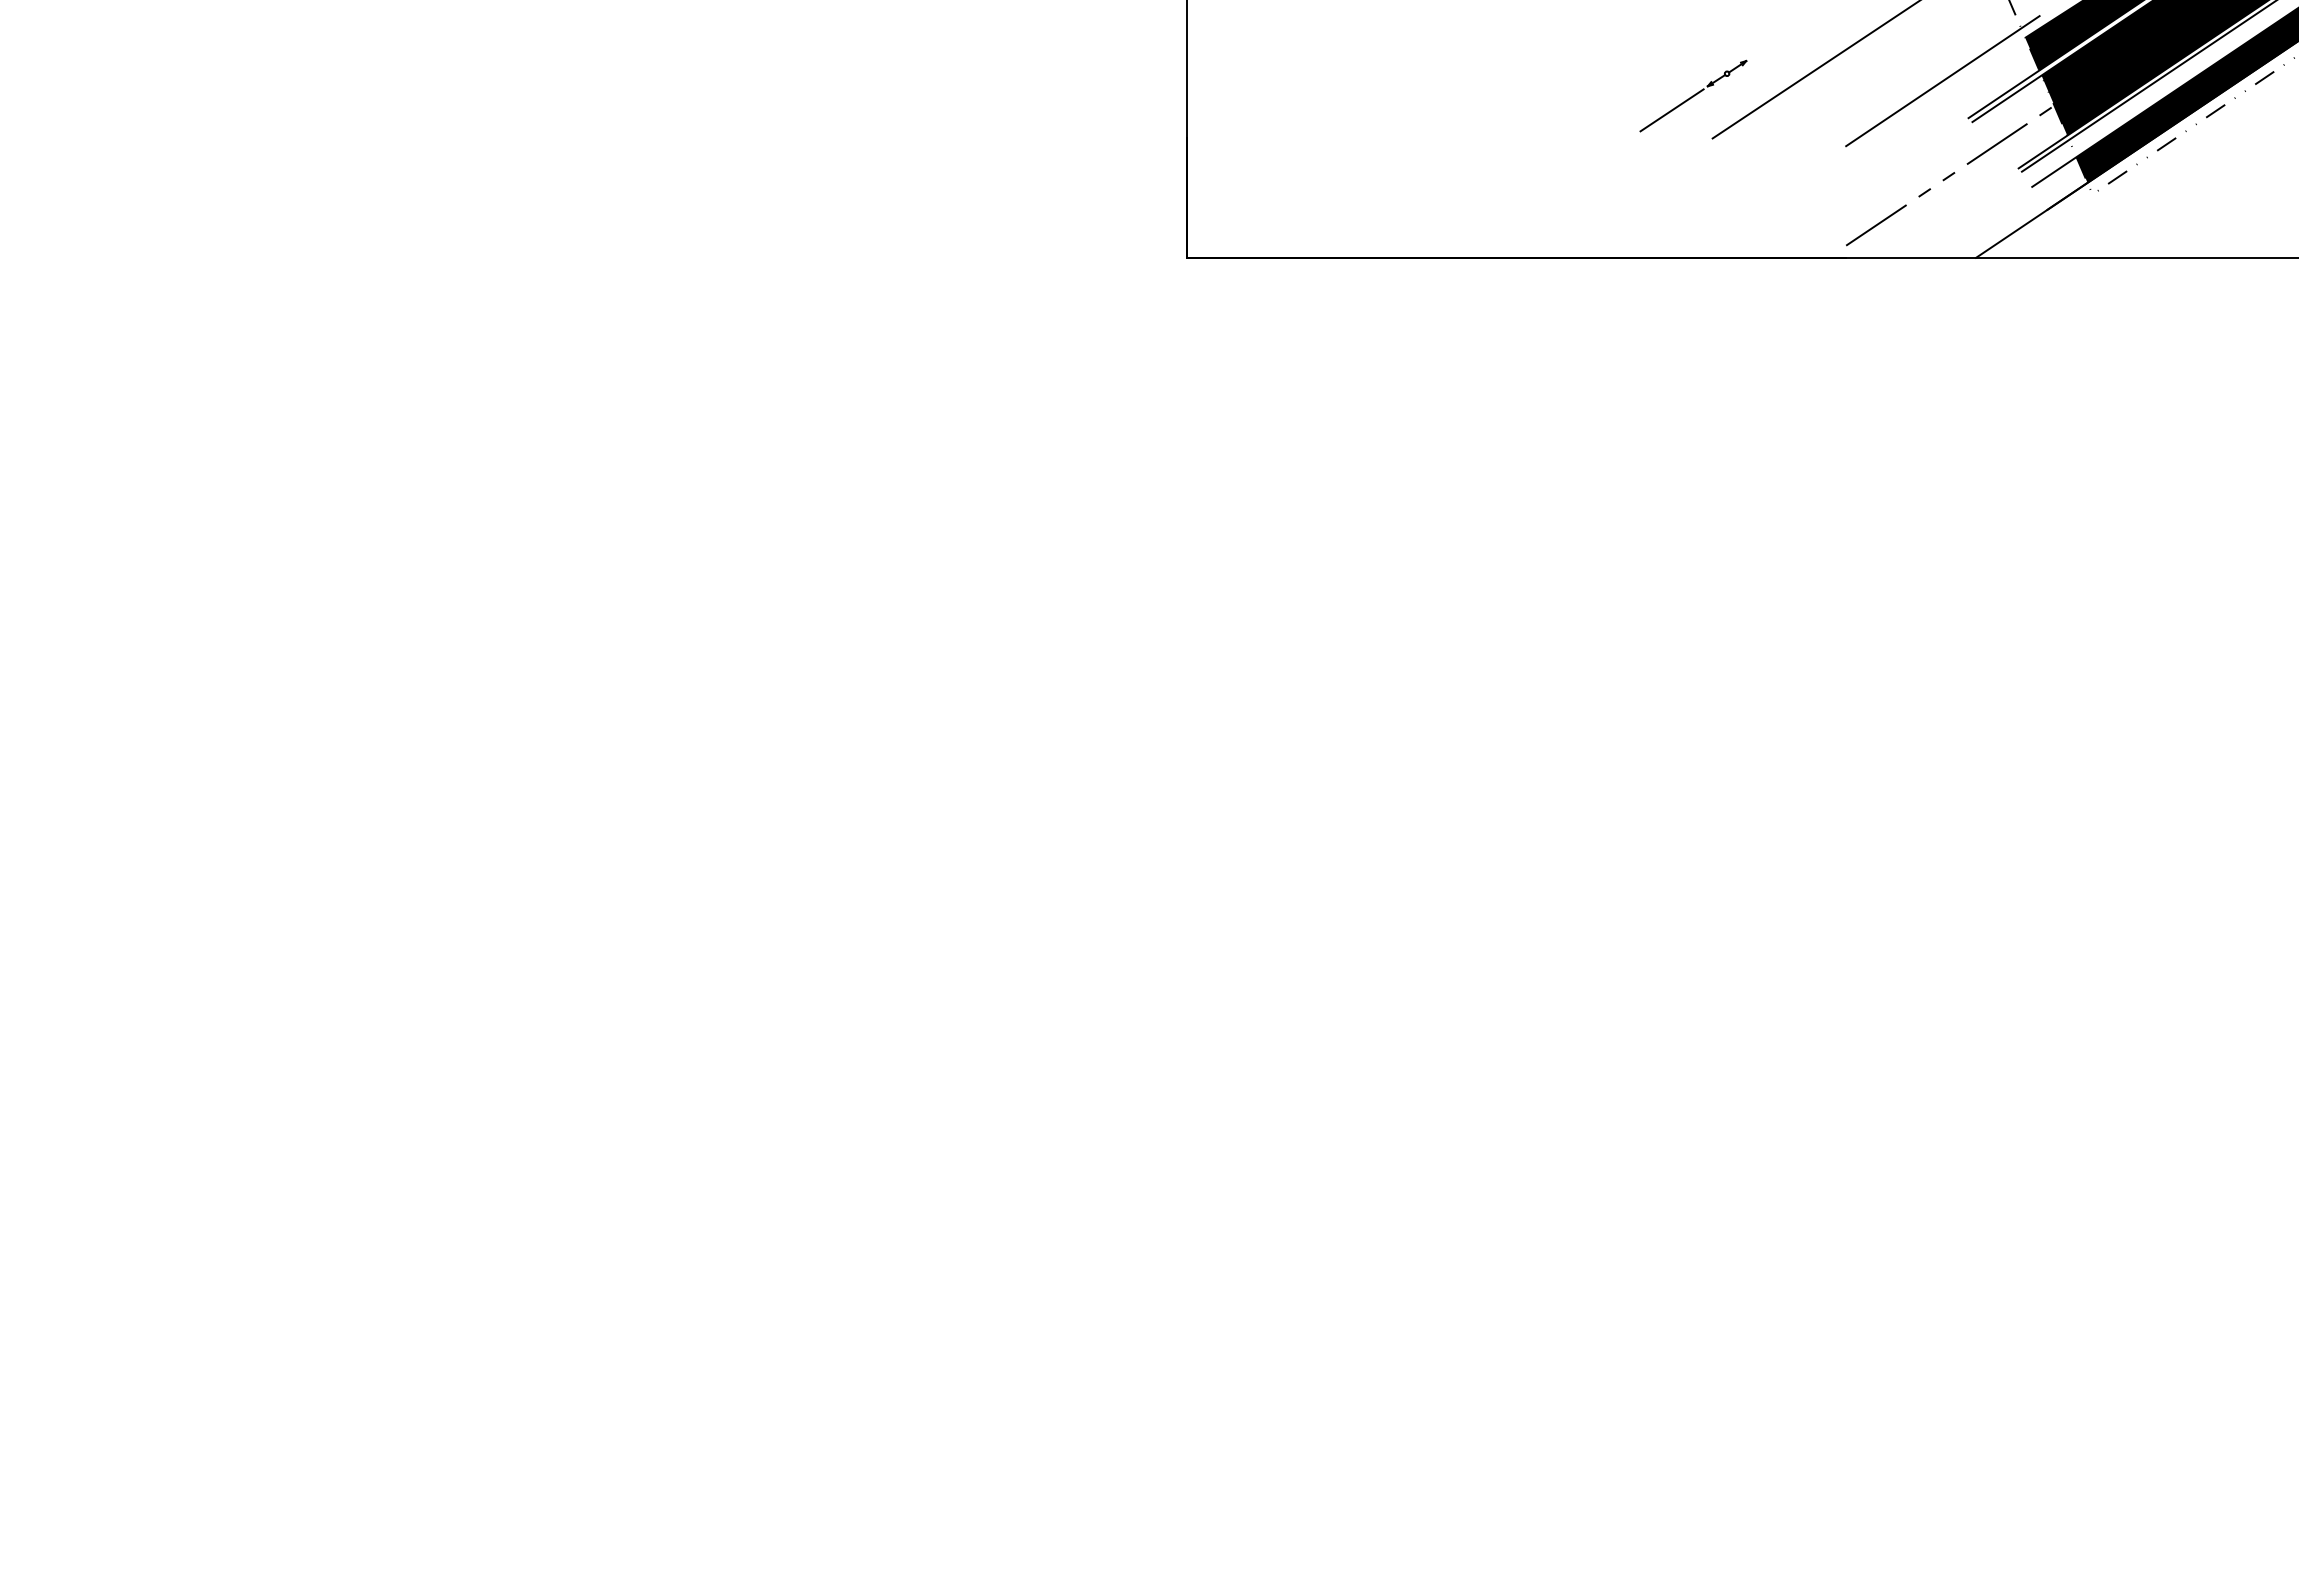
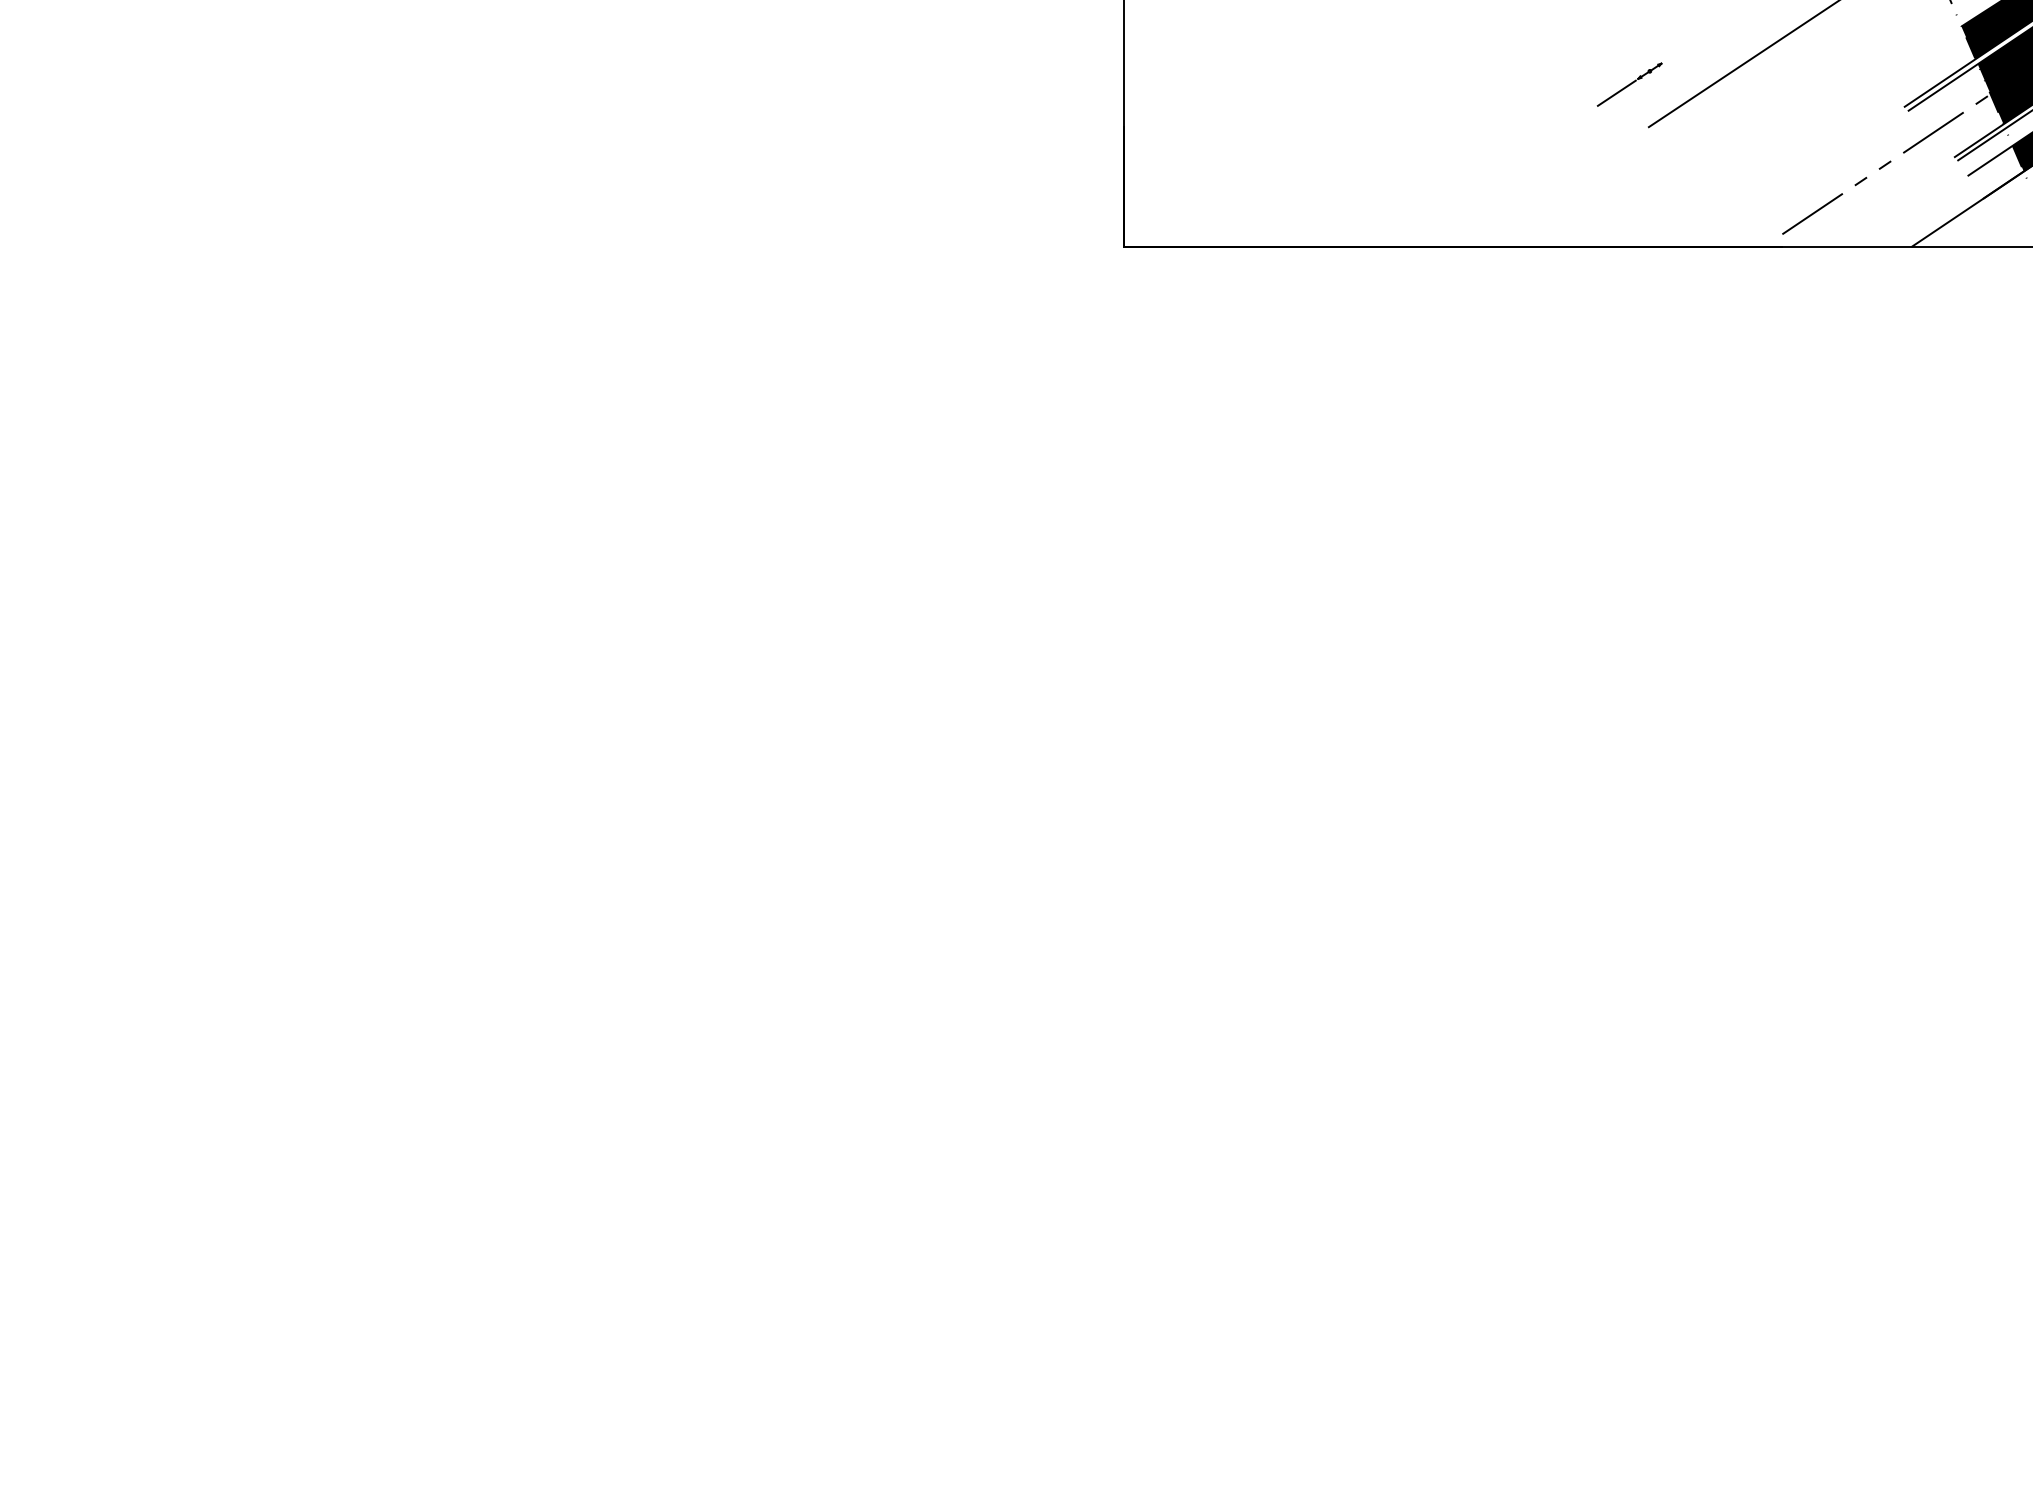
line: (1942, 81) -> (1878, 70), removed
part: (1693, 95) -> (1629, 84), size x0.6

